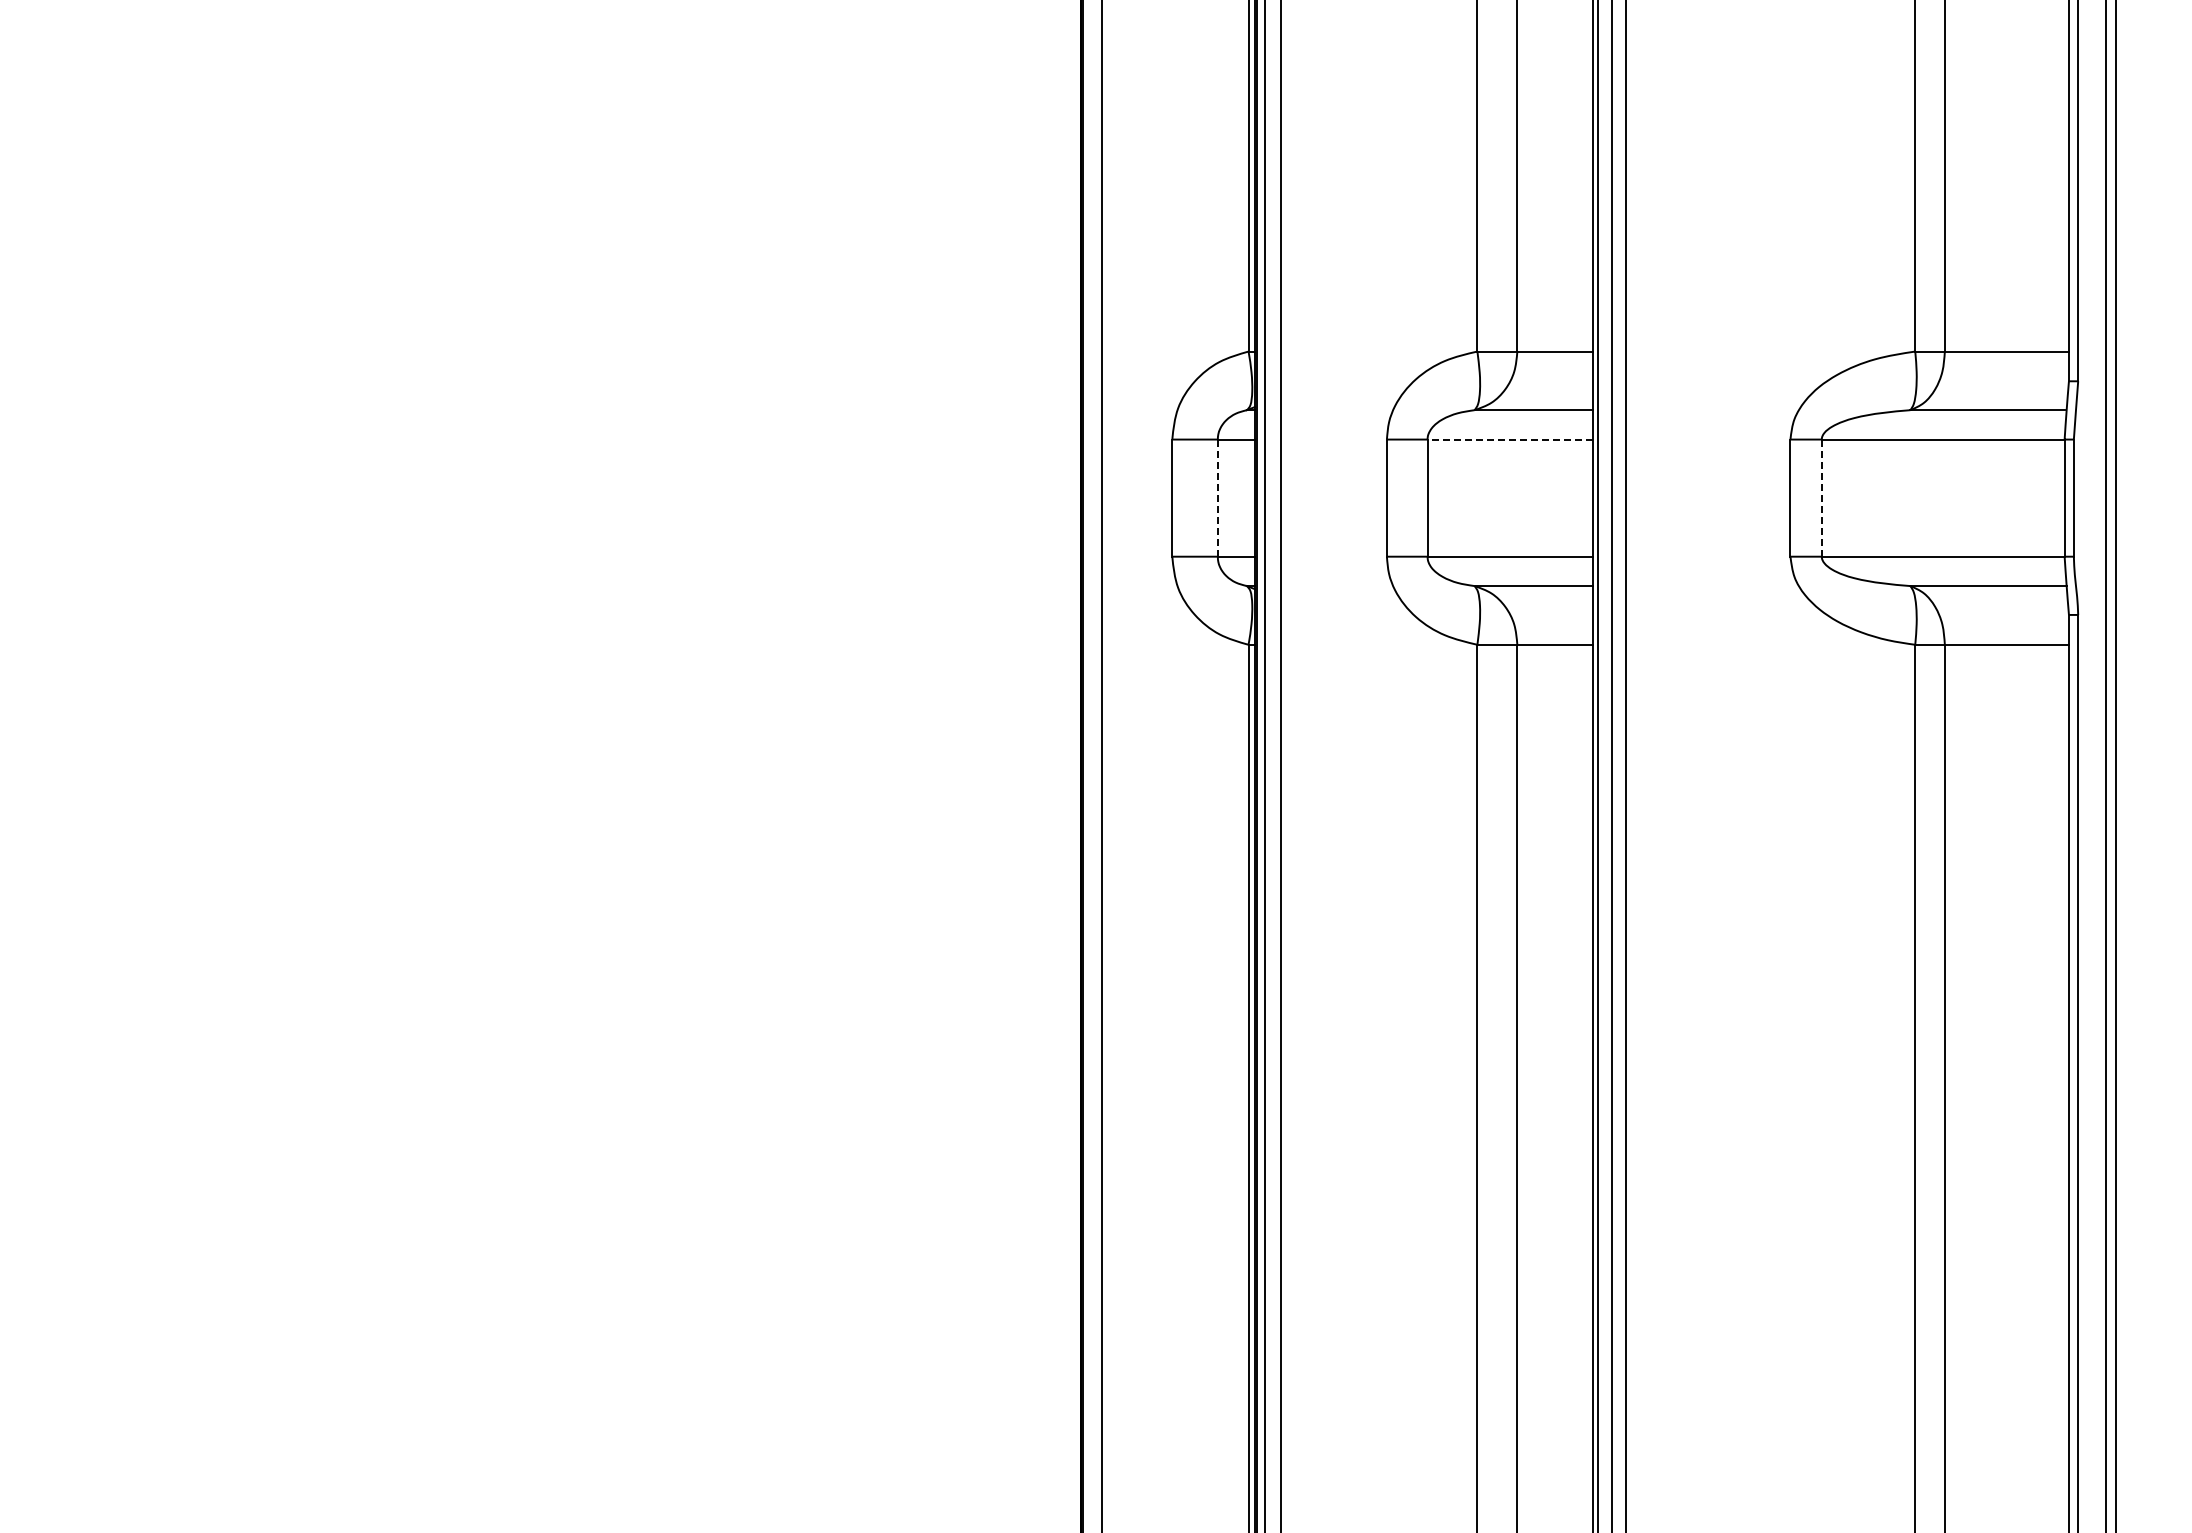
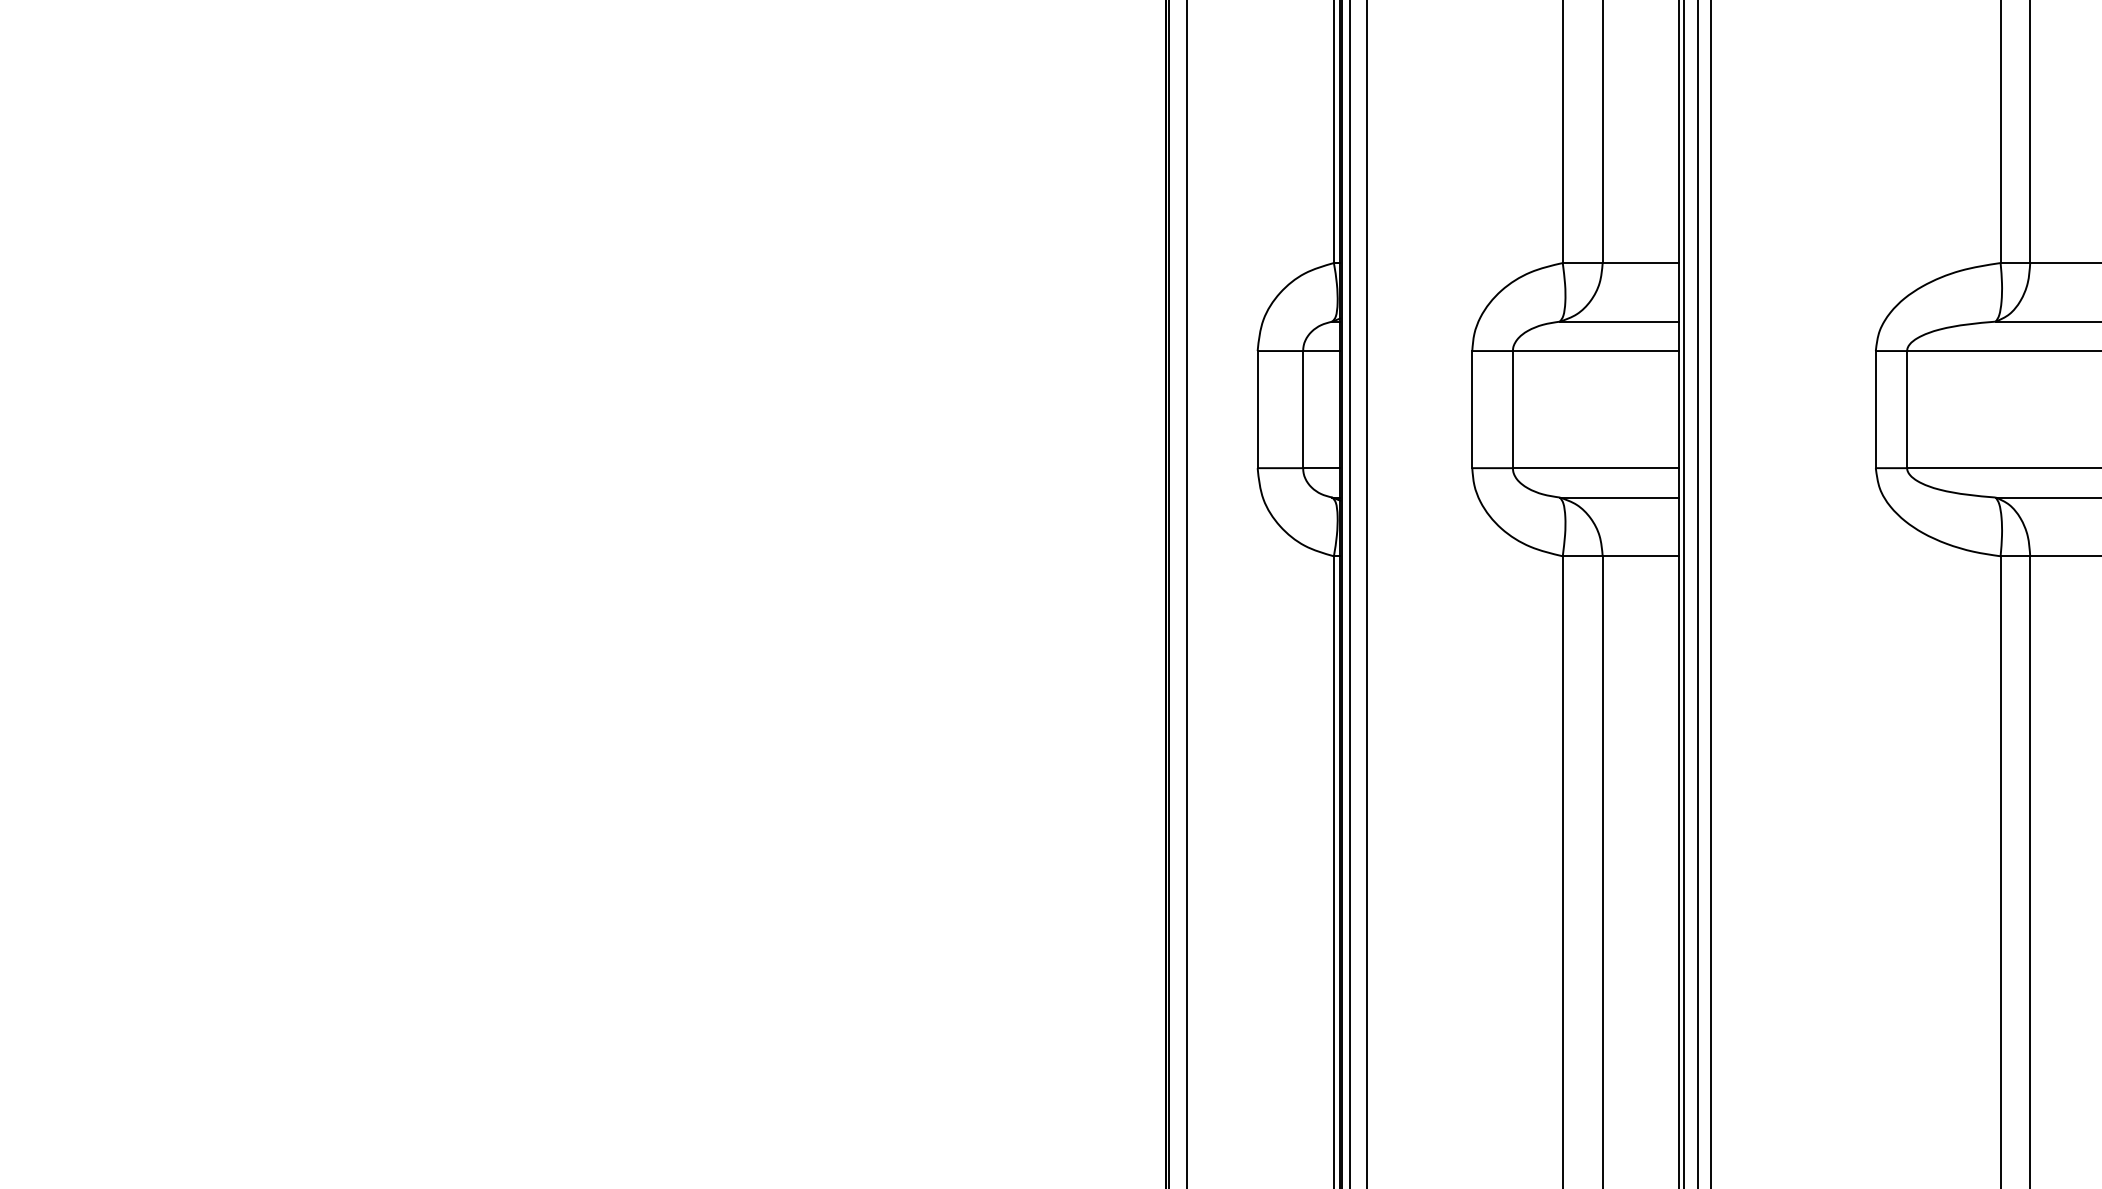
line: (1510, 439) -> (1595, 350), dashed -> solid
line: (1217, 498) -> (1302, 409), dashed -> solid
line: (1821, 498) -> (1906, 409), dashed -> solid

